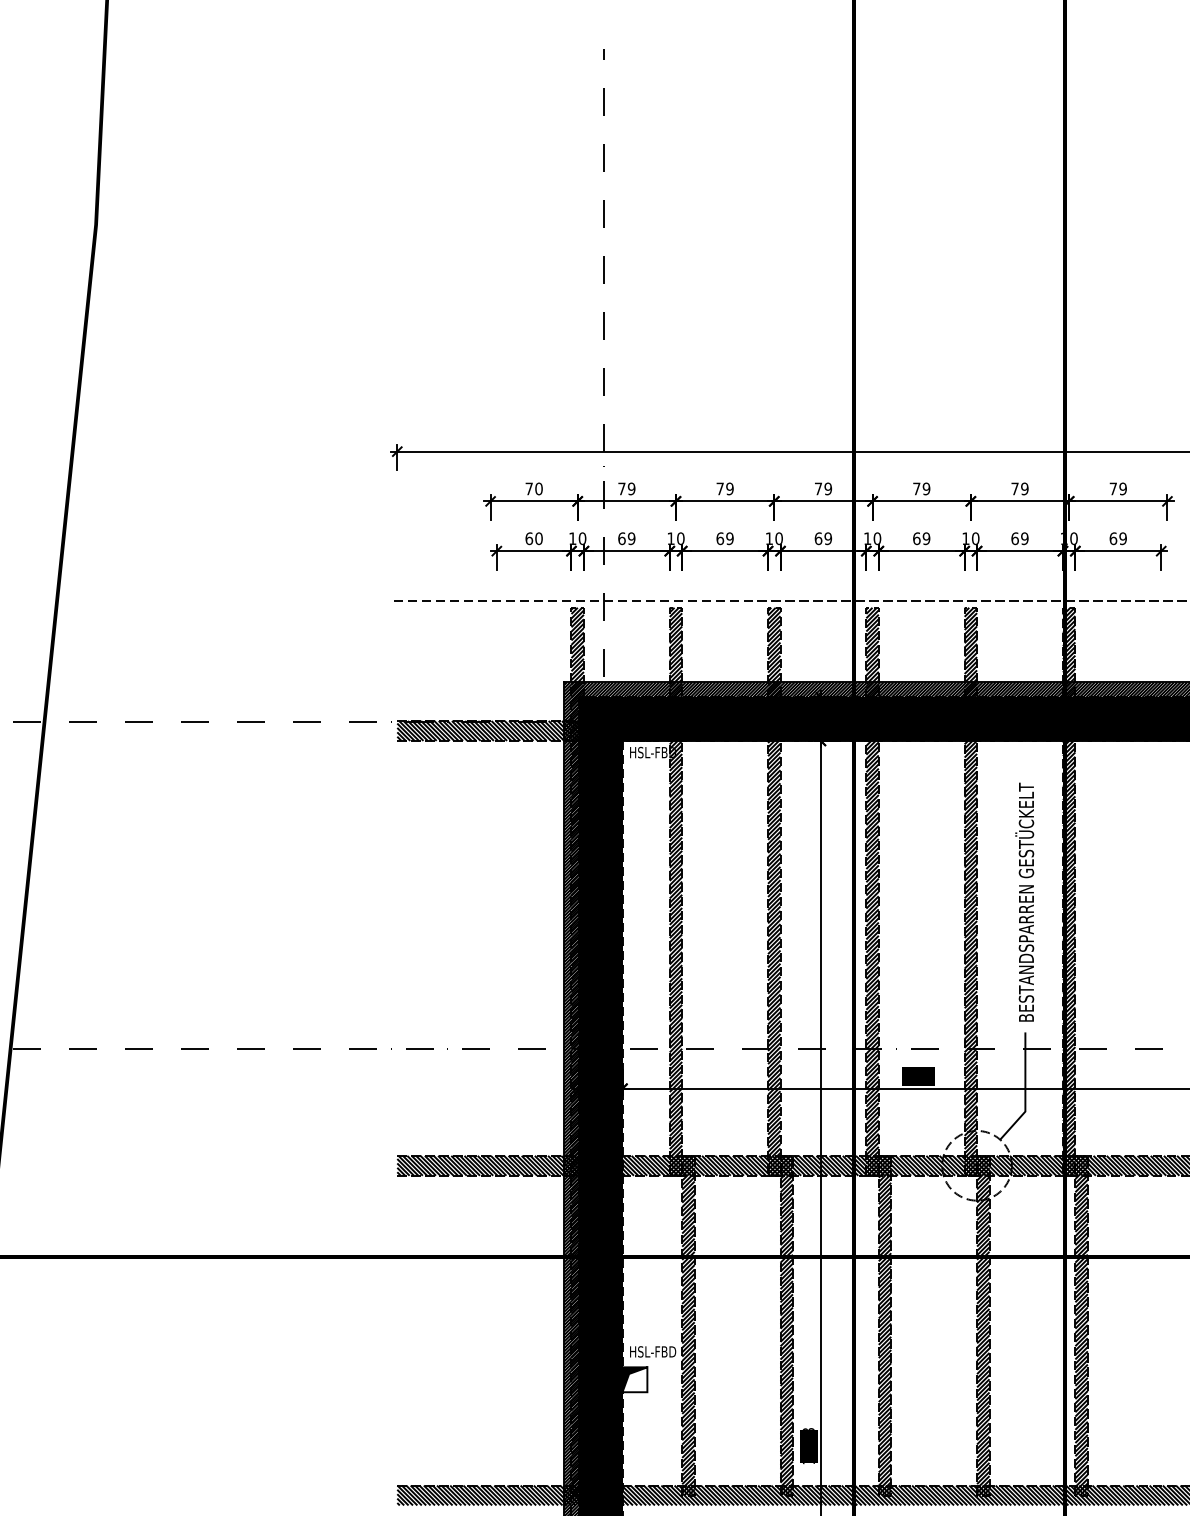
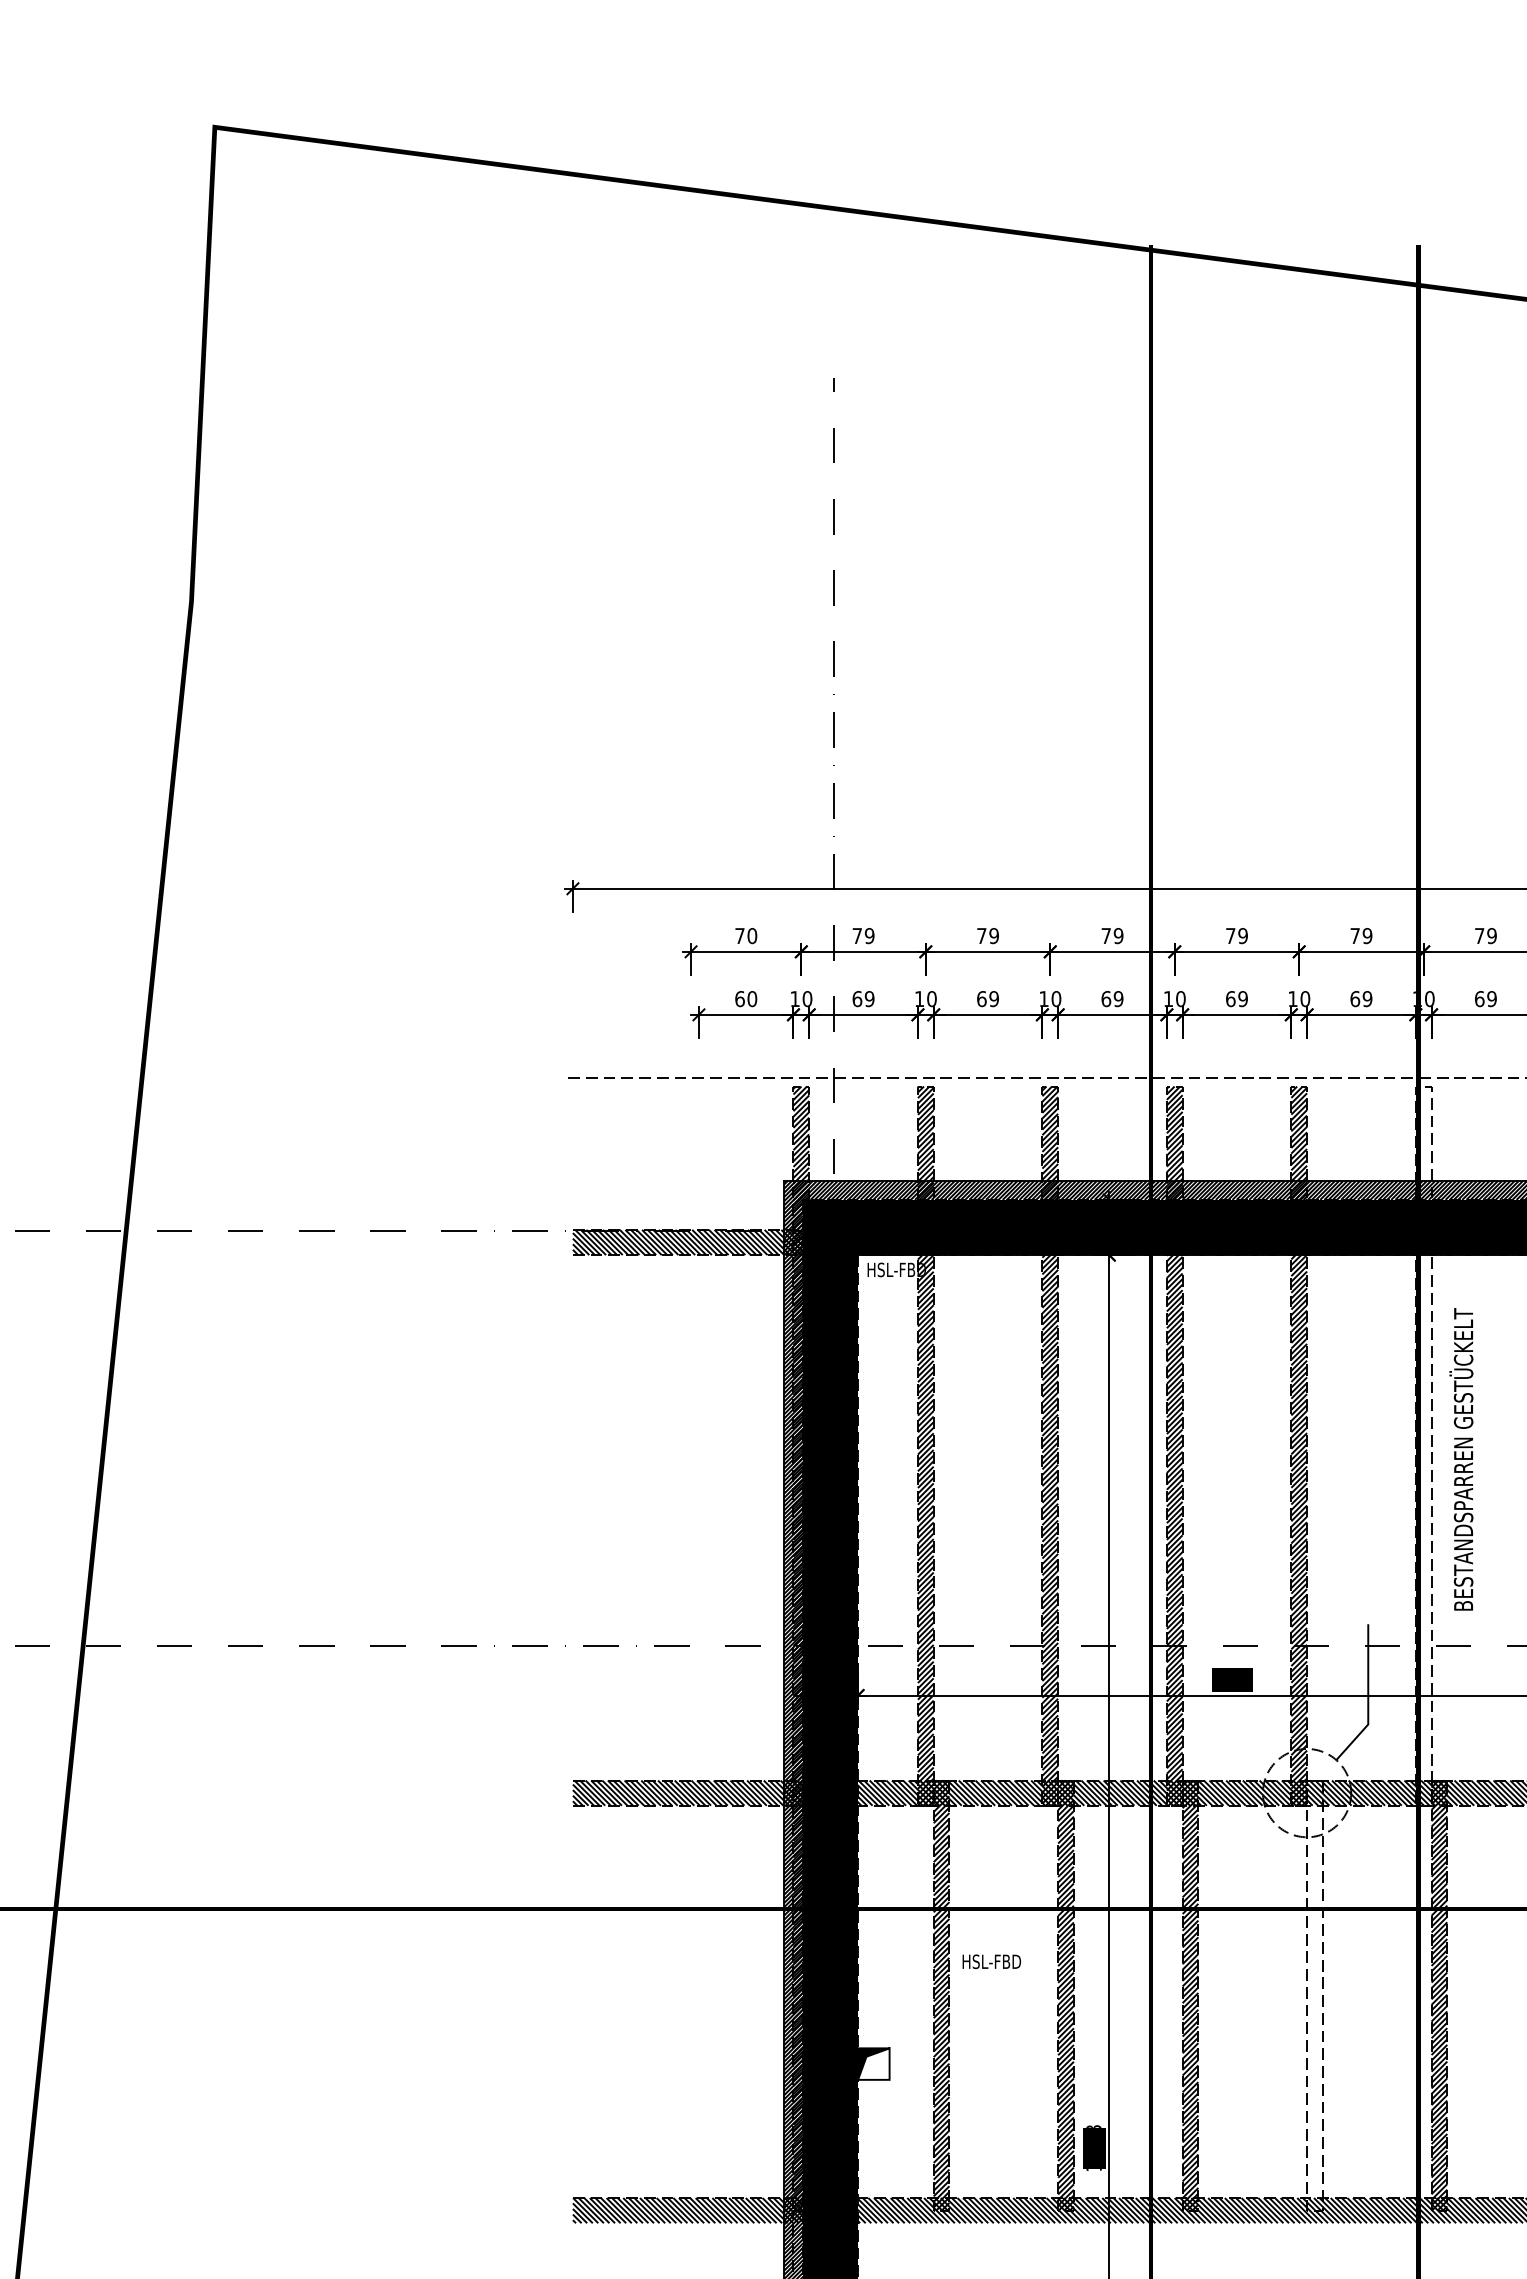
hatch: (1069, 891) -> (1423, 1445), removed
text: (1024, 902) -> (1461, 1459), moved
hatch: (982, 1325) -> (1314, 1995), removed
text: (652, 1351) -> (991, 1961), moved

